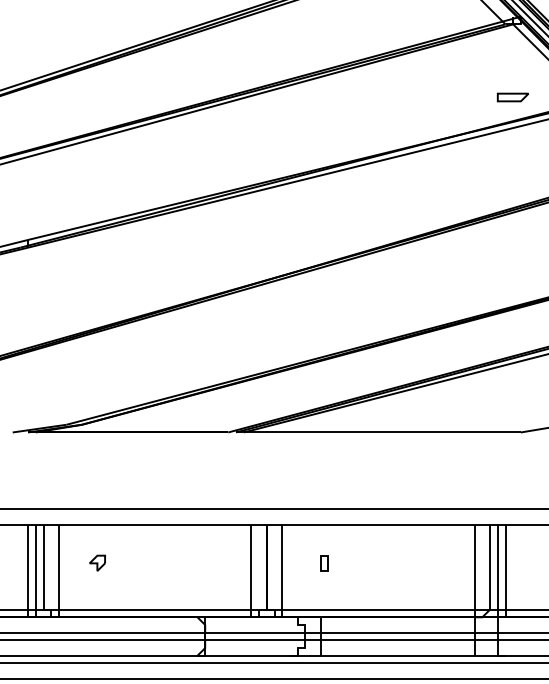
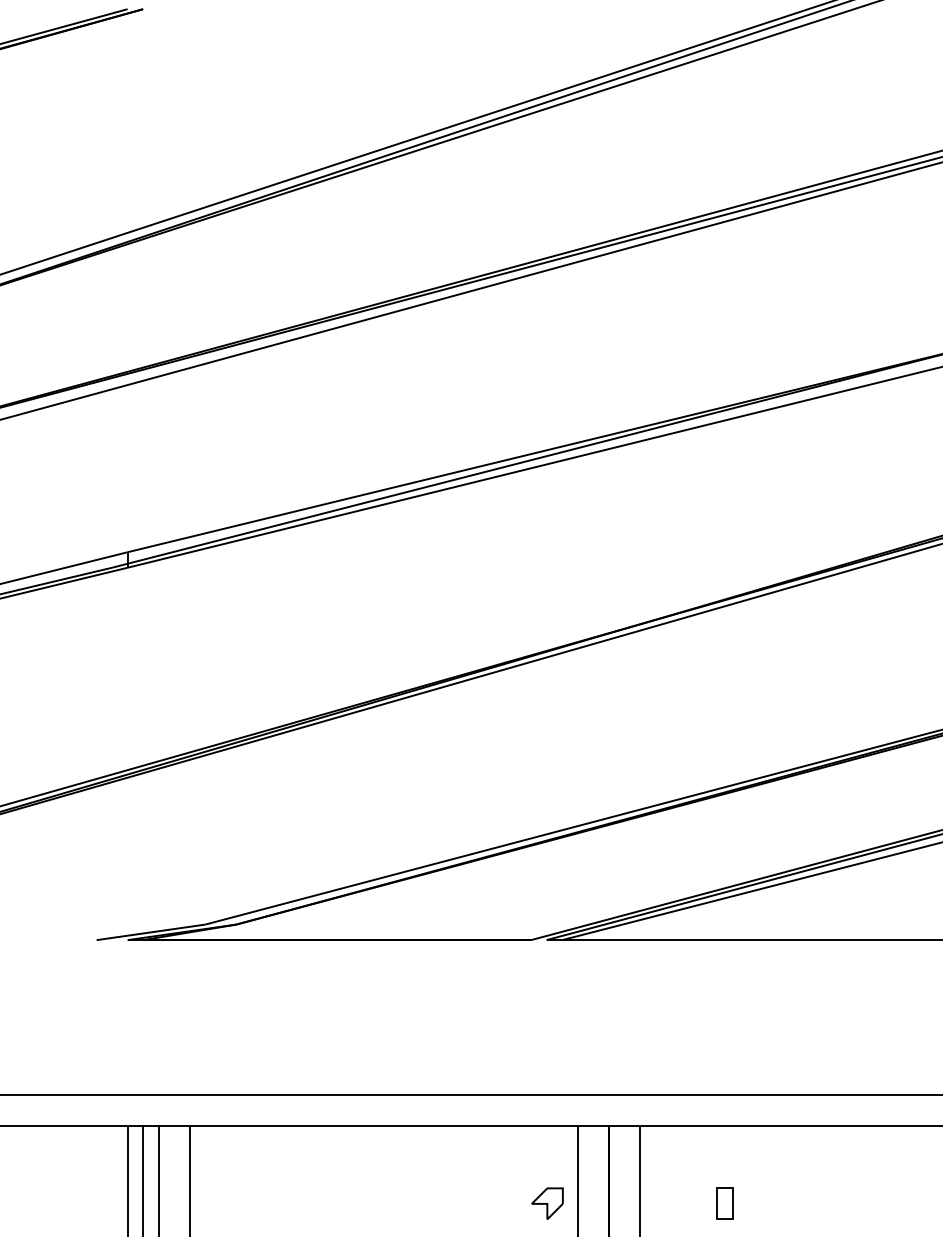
part: (97, 562) -> (547, 1202), moved

